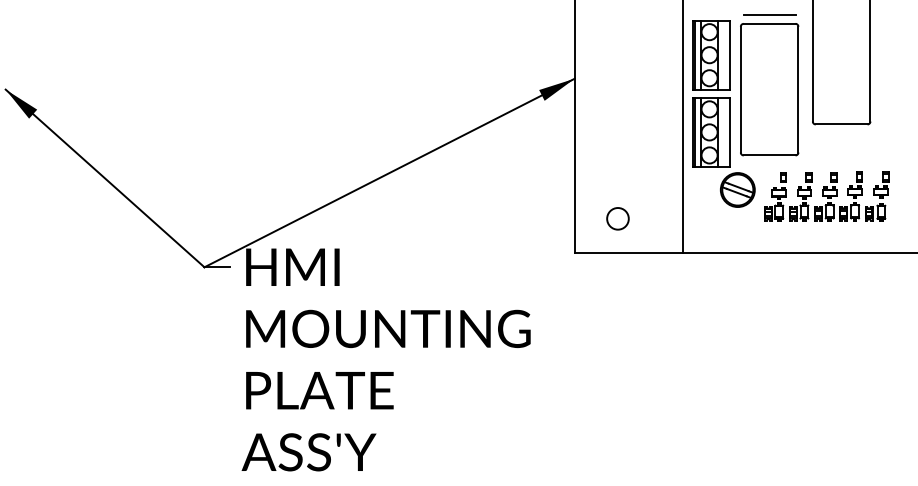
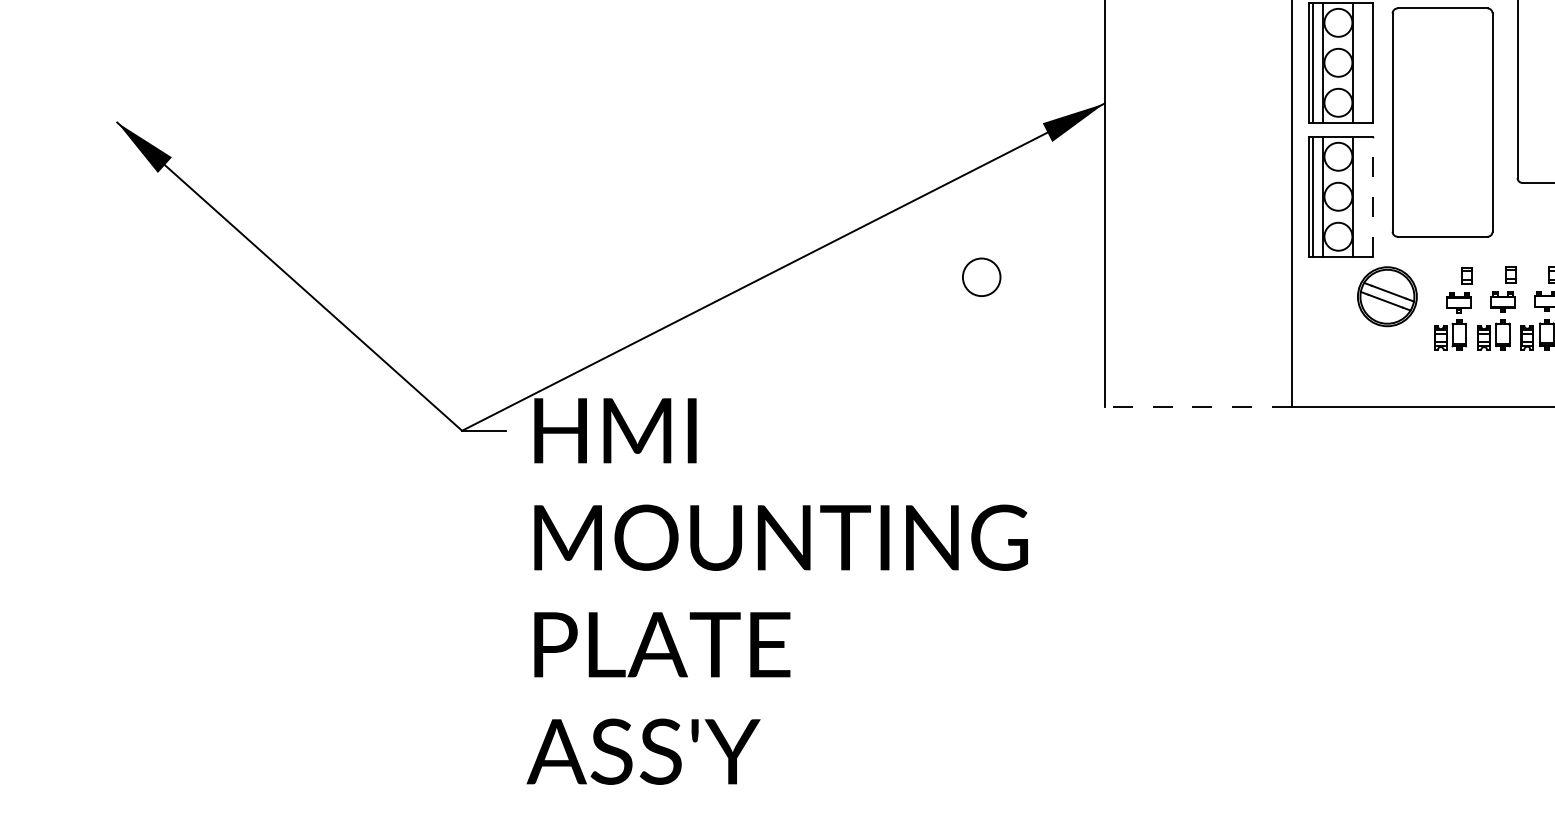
line: (729, 132) -> (1372, 196), solid -> dashed
circle: (617, 218) -> (980, 276), moved
line: (628, 253) -> (1197, 406), solid -> dashed

